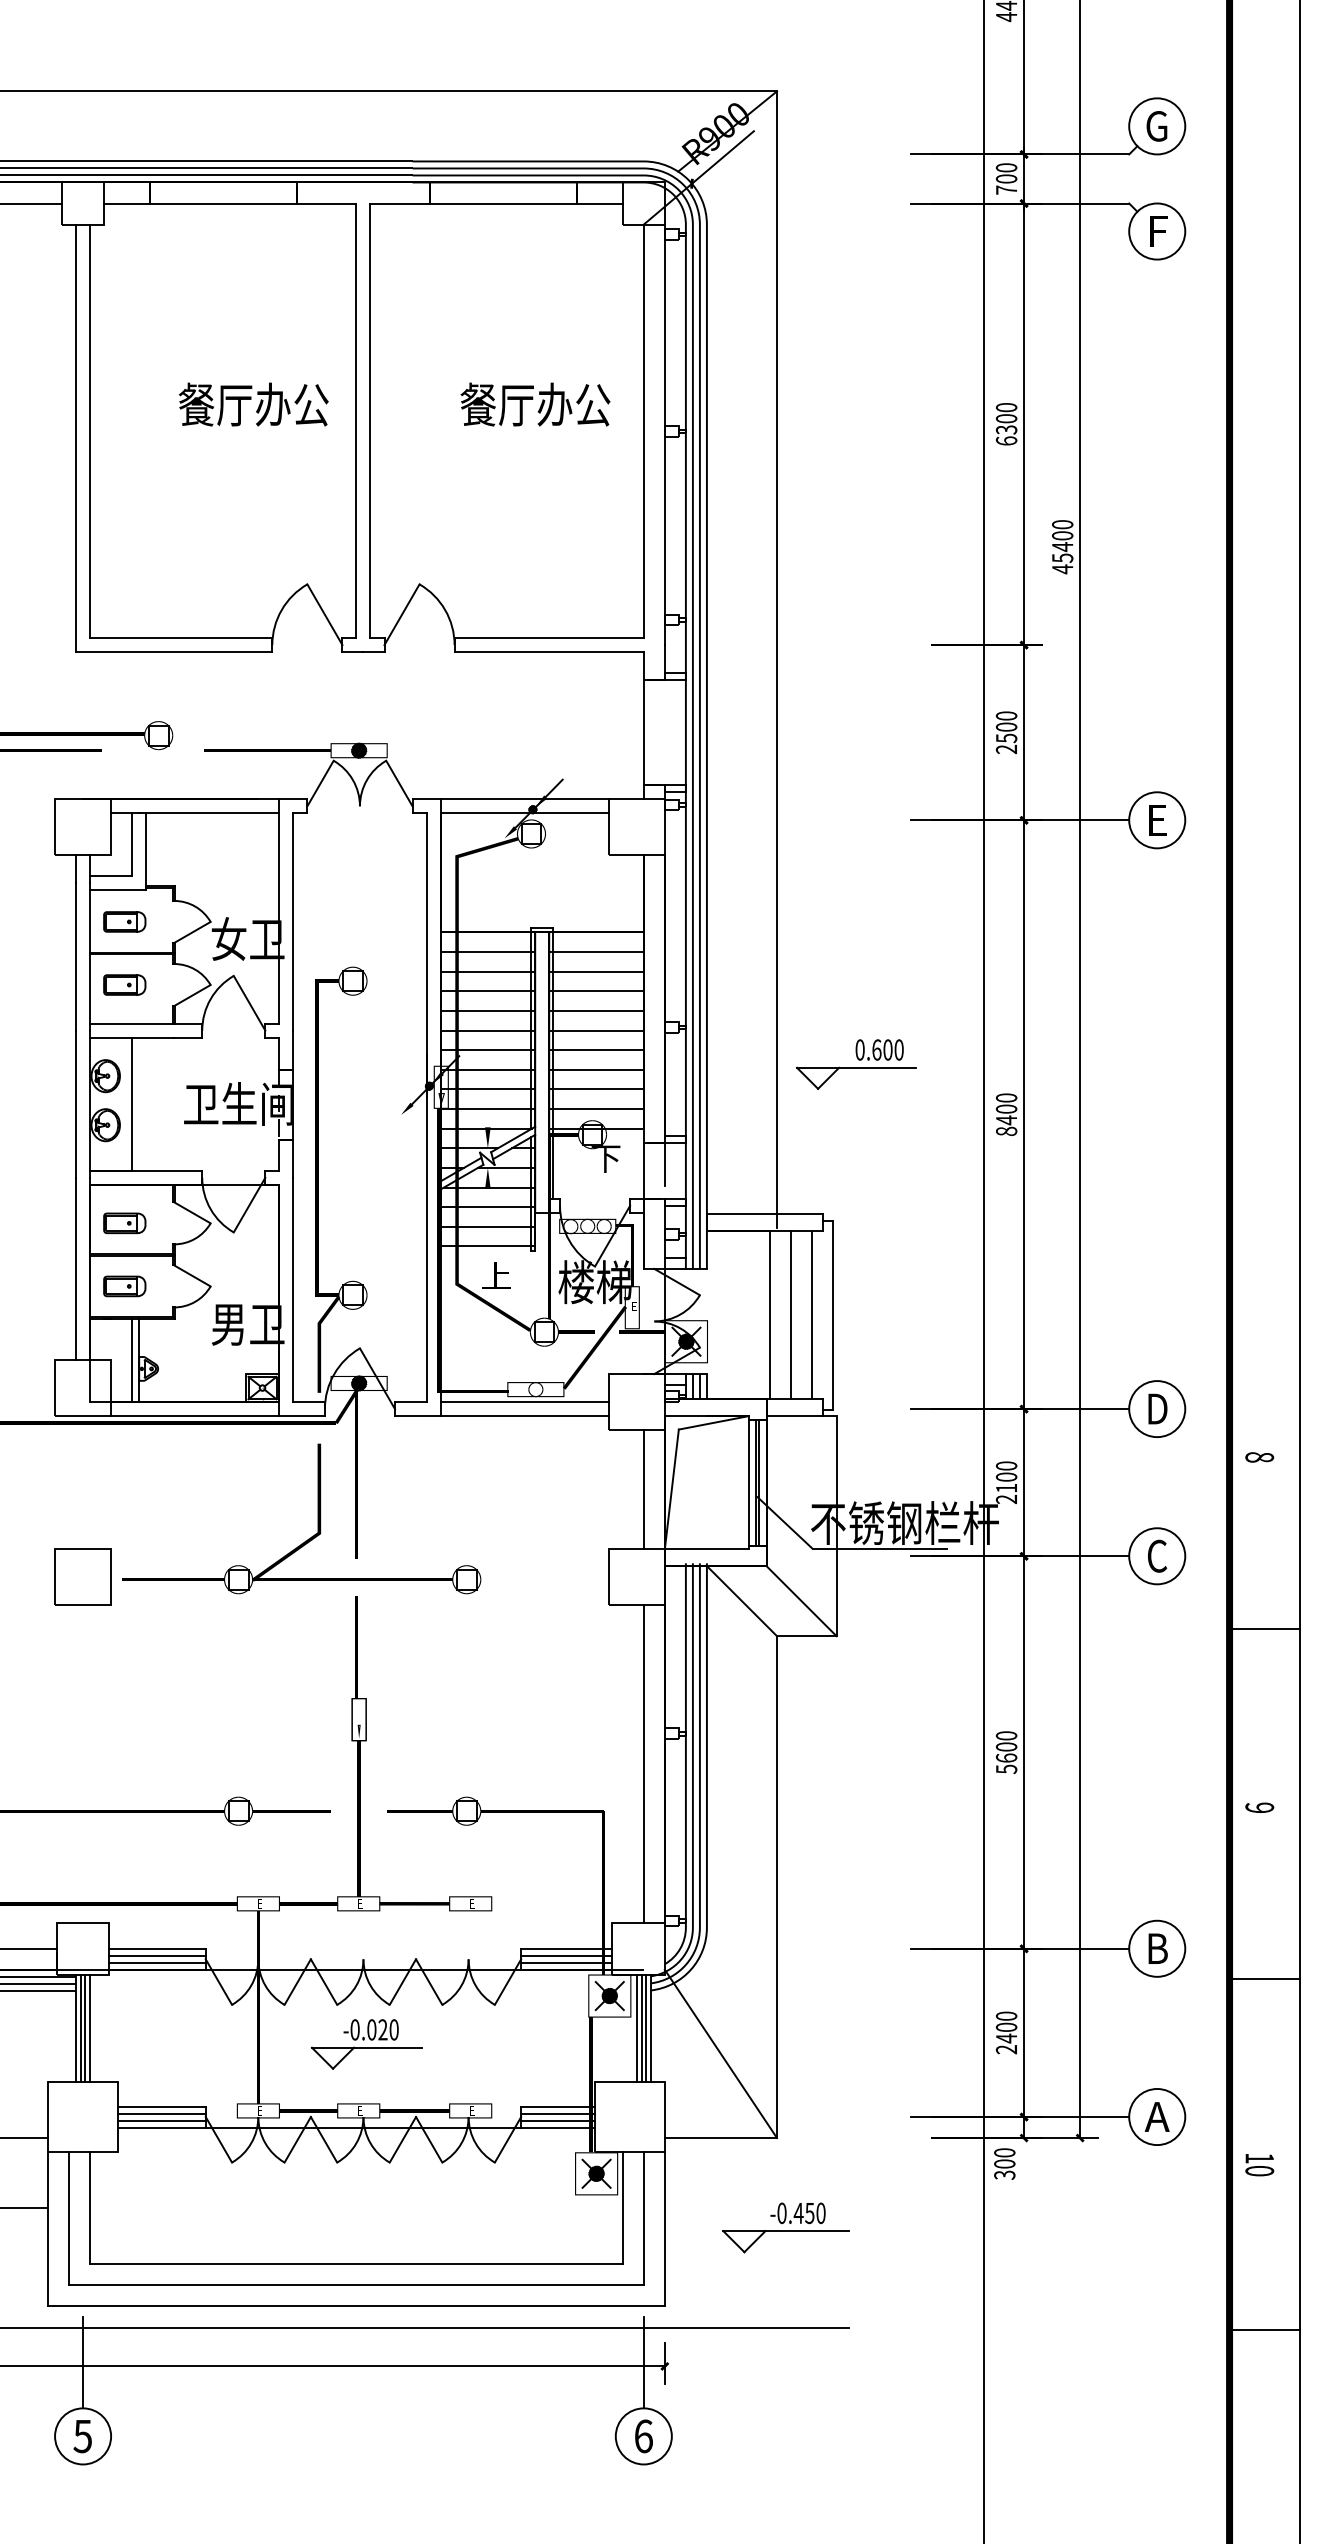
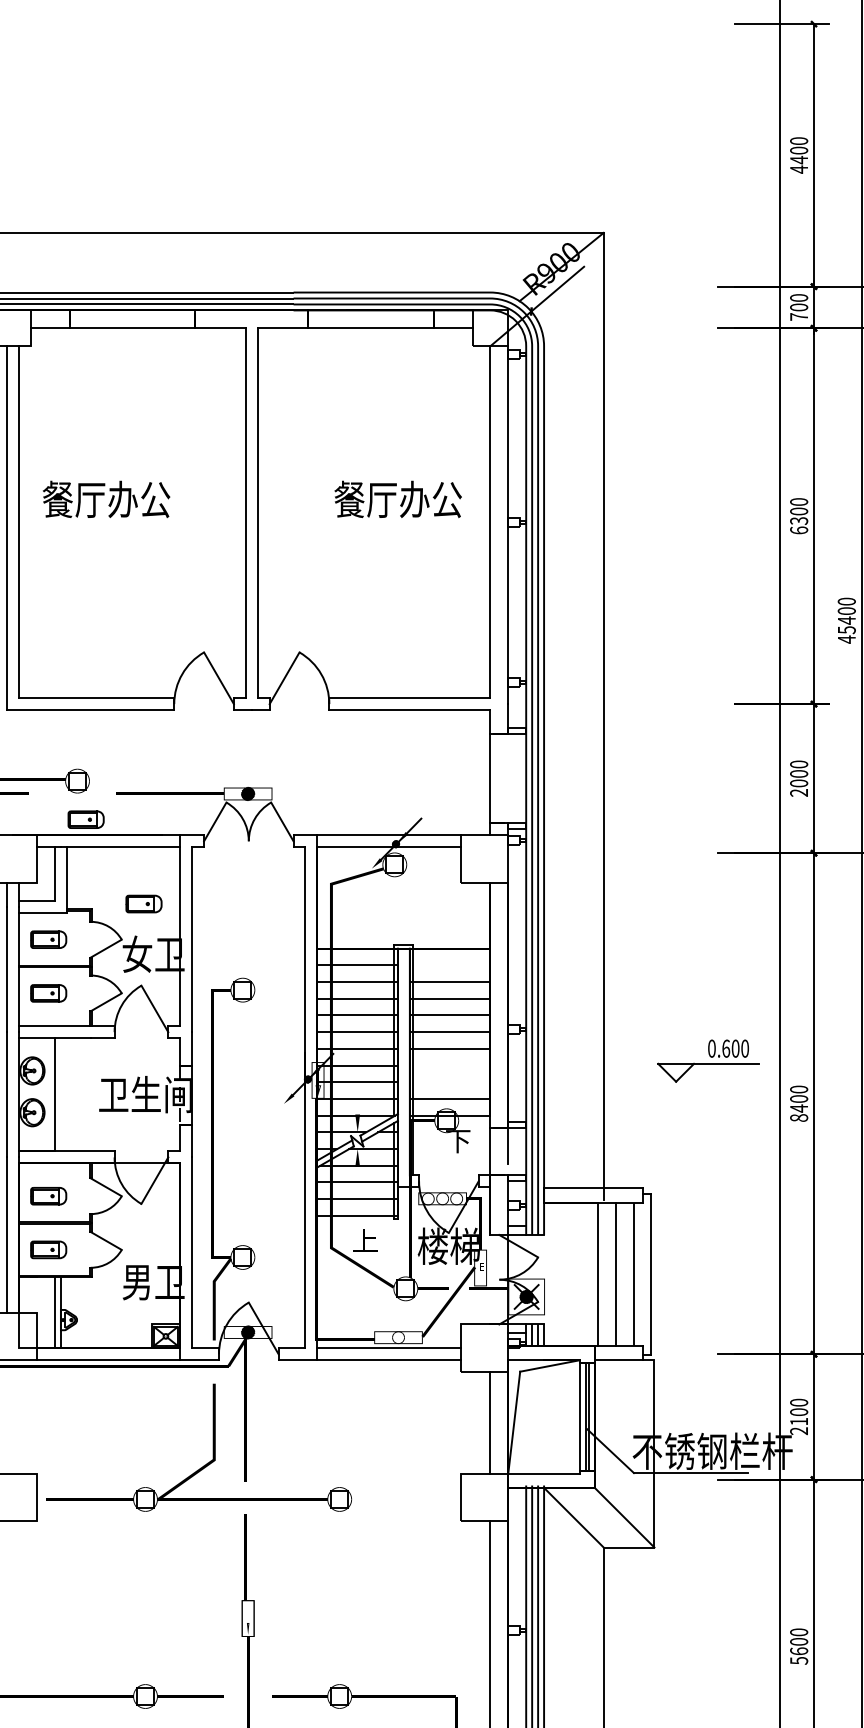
text: (253, 404) -> (106, 499), moved
text: (1006, 738) -> (799, 783), 2500 -> 2000
part: (168, 780) -> (85, 819), added
part: (236, 879) -> (143, 903), added
line: (596, 952) -> (450, 965), removed
part: (856, 1064) -> (708, 1061), moved
line: (596, 1069) -> (450, 1065), removed
line: (596, 1089) -> (450, 1082), removed

